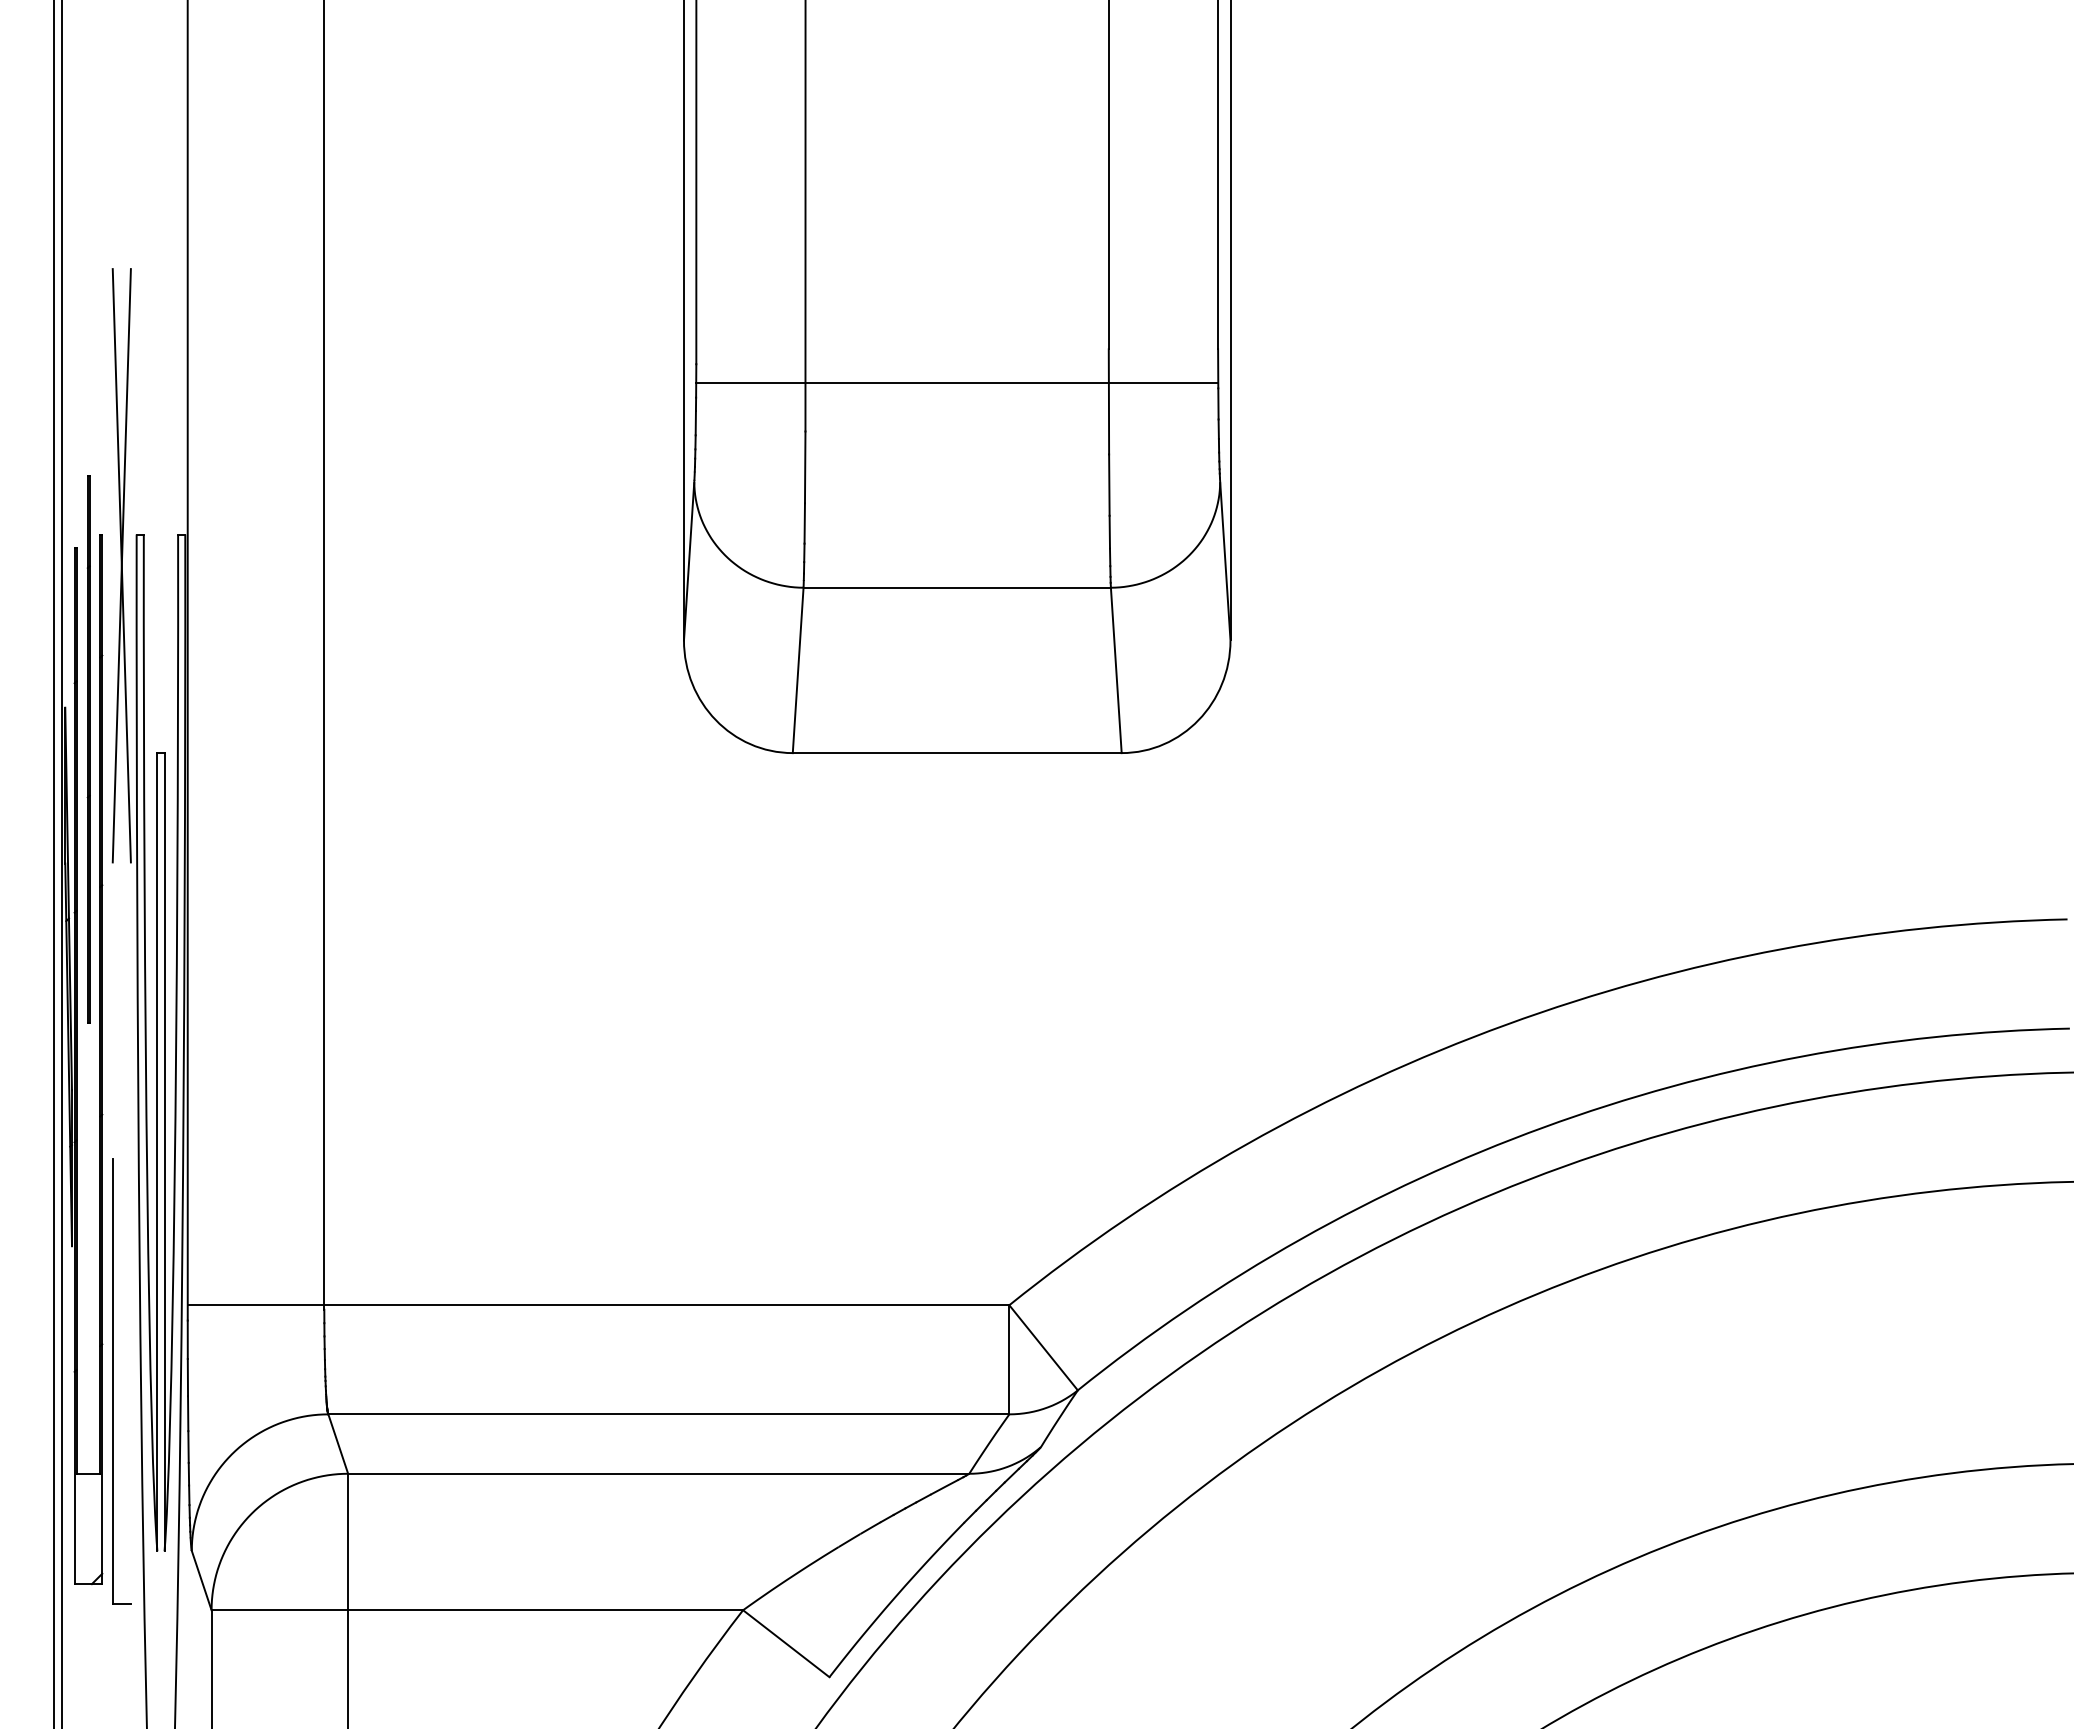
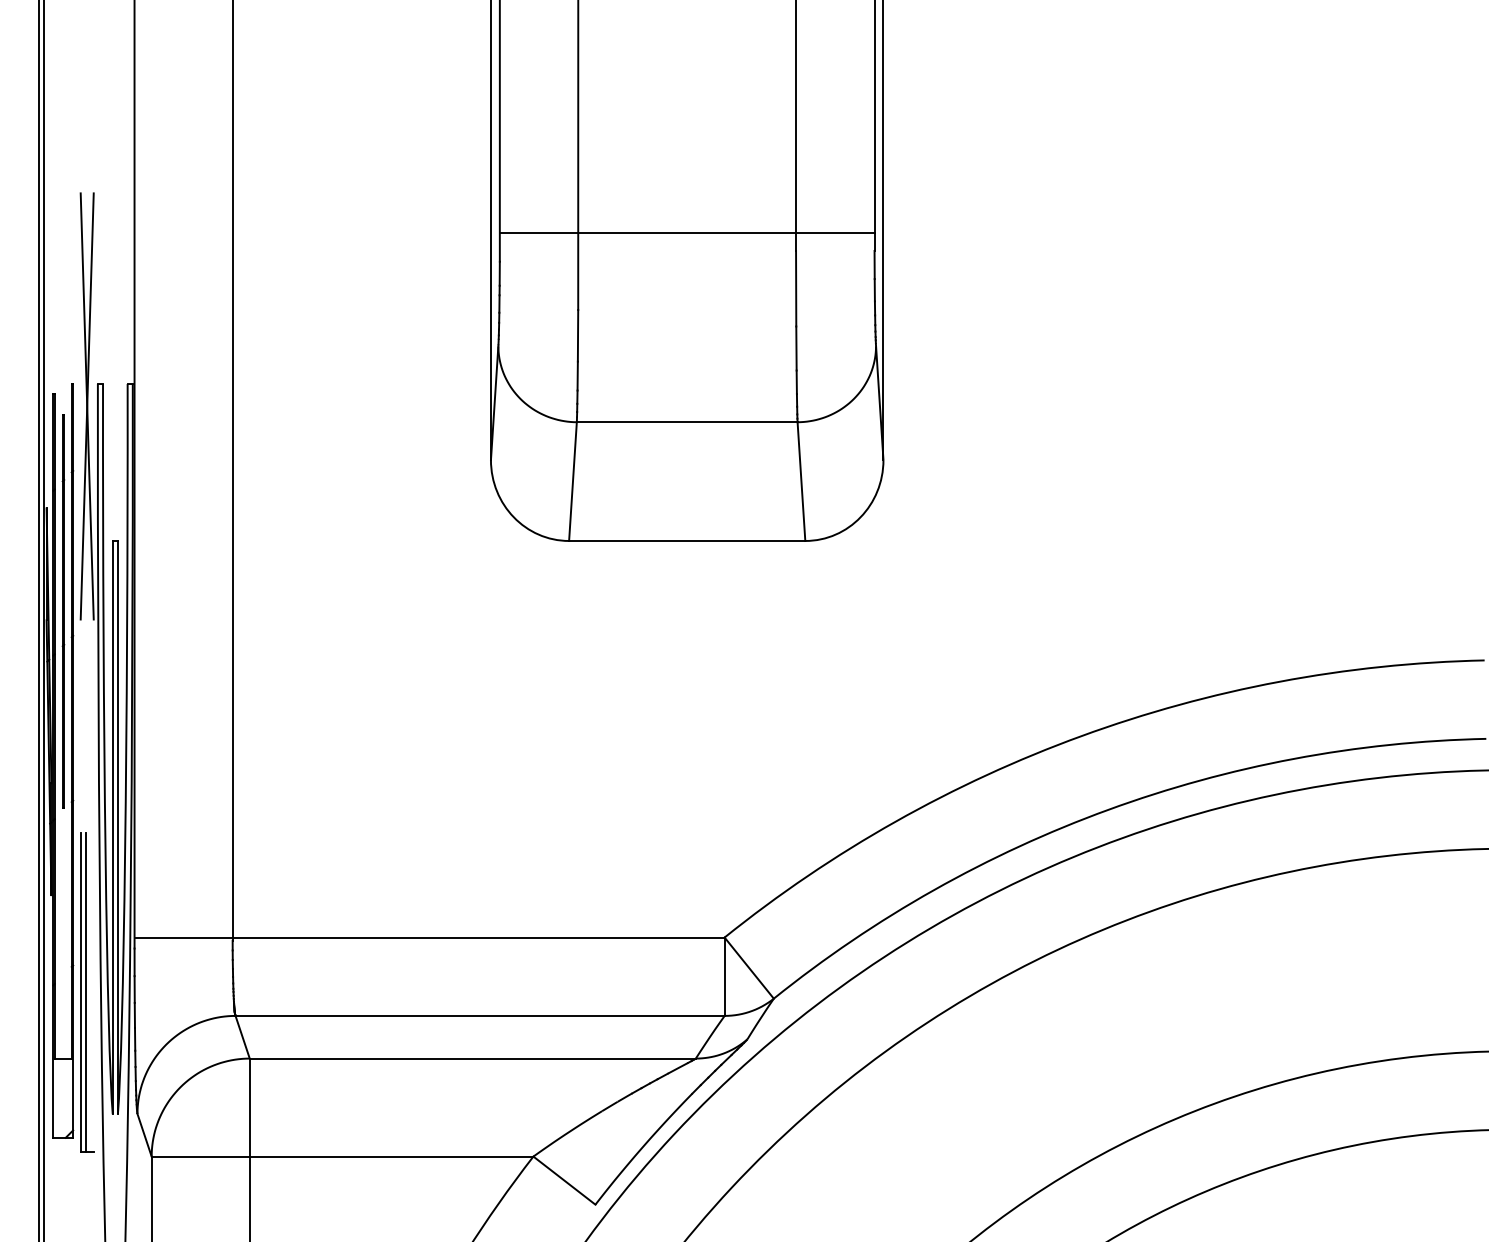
line: (957, 382) -> (687, 232), moved
line: (88, 749) -> (63, 611), moved
line: (120, 1381) -> (86, 992), added

